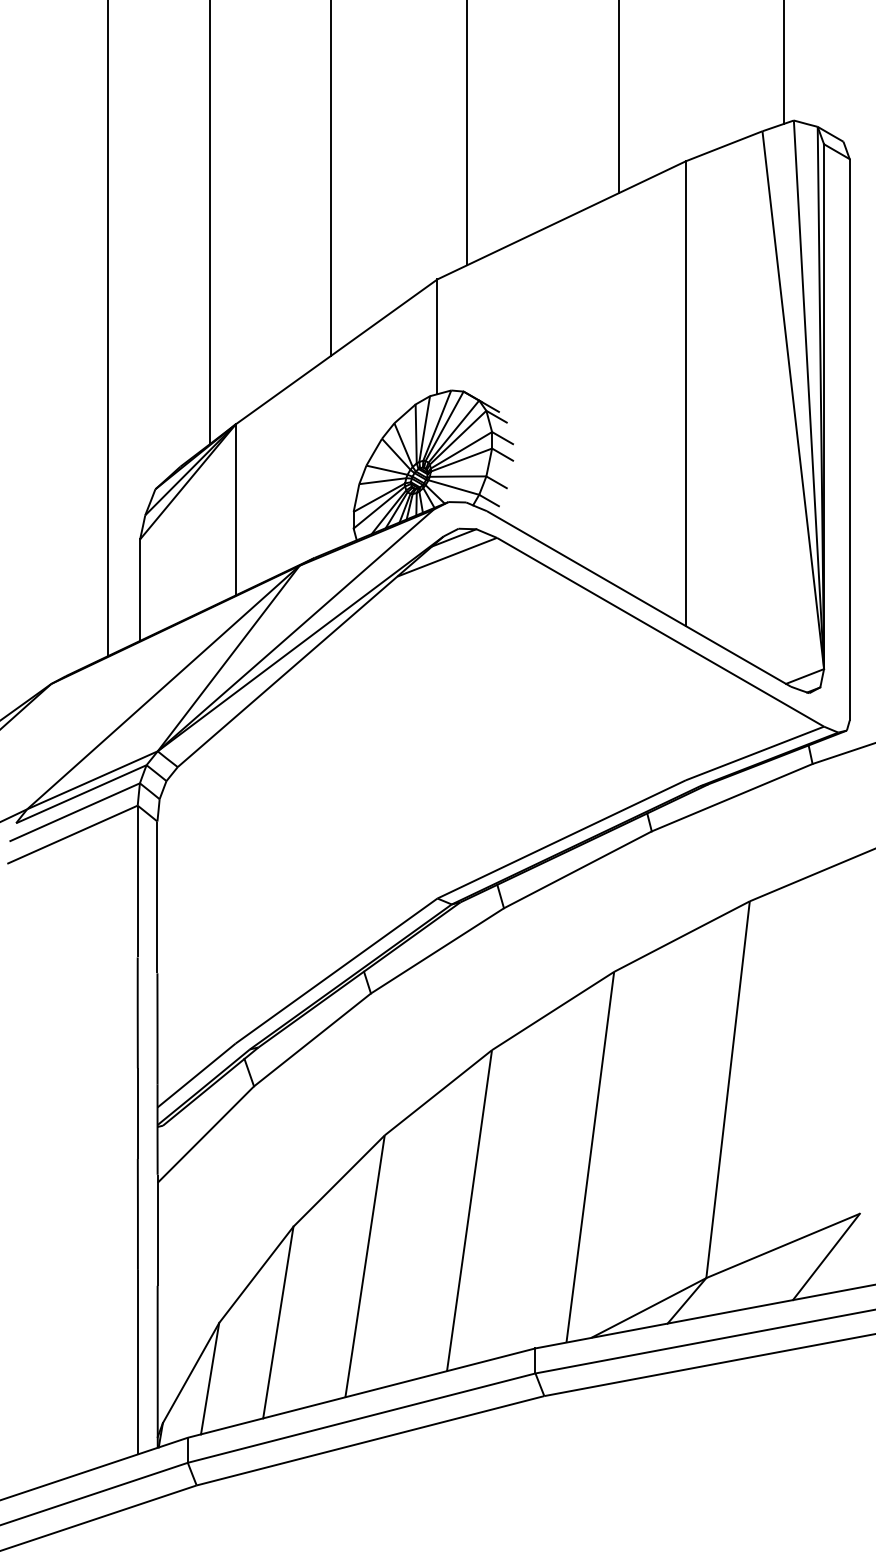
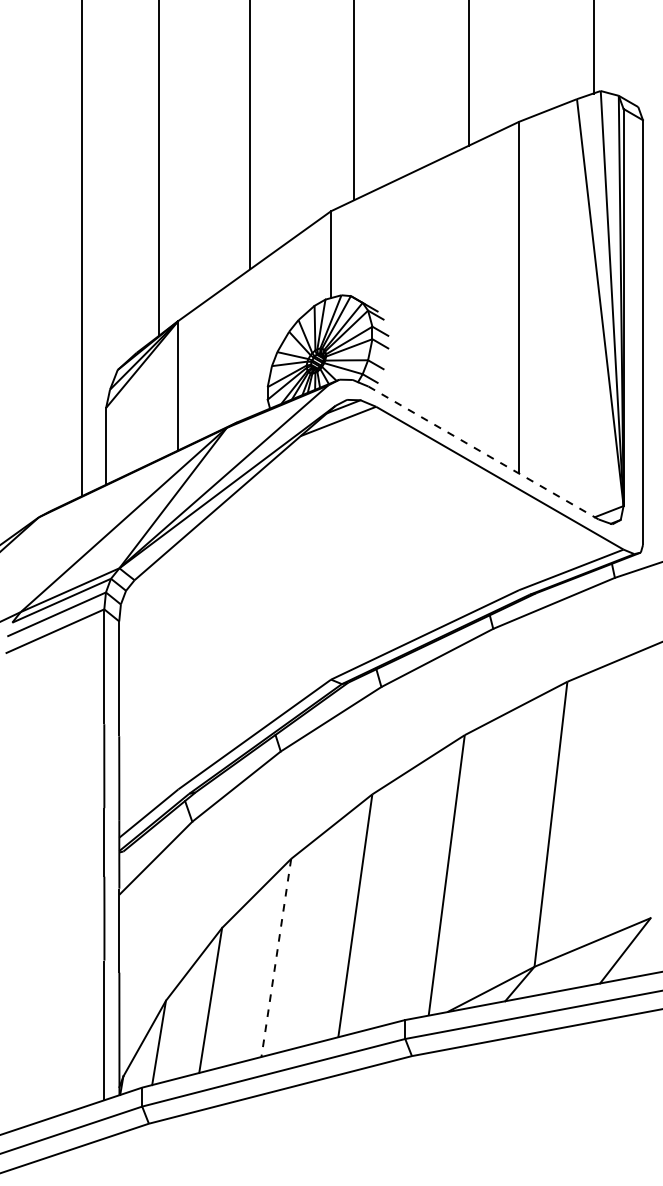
line: (639, 599) -> (483, 453), solid -> dashed
line: (364, 1267) -> (275, 958), solid -> dashed

